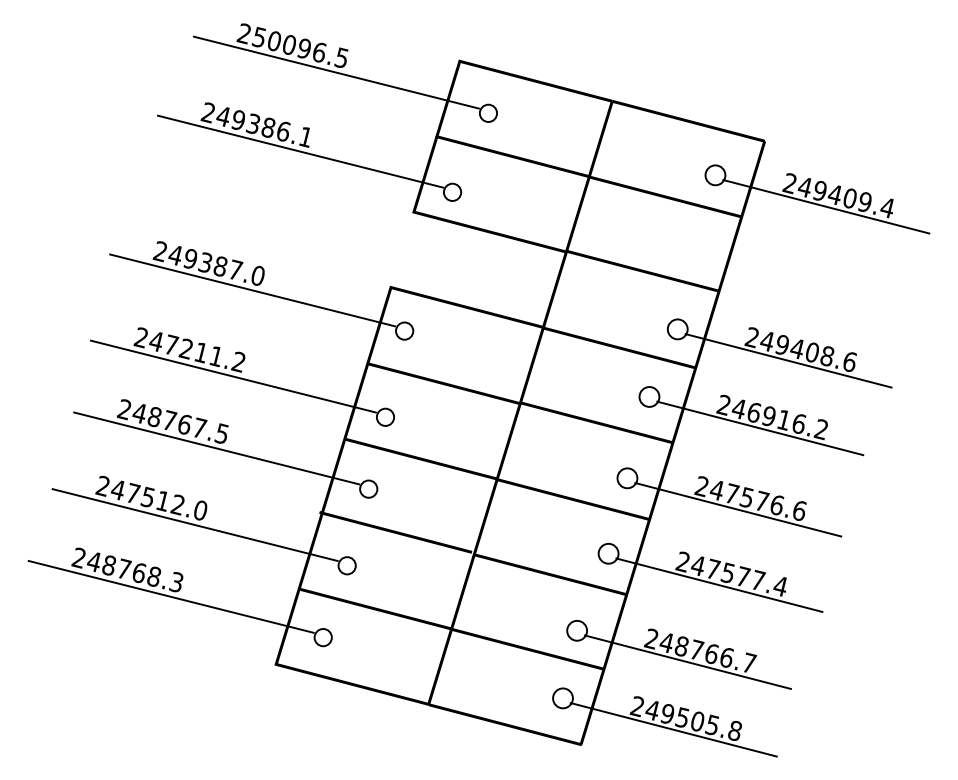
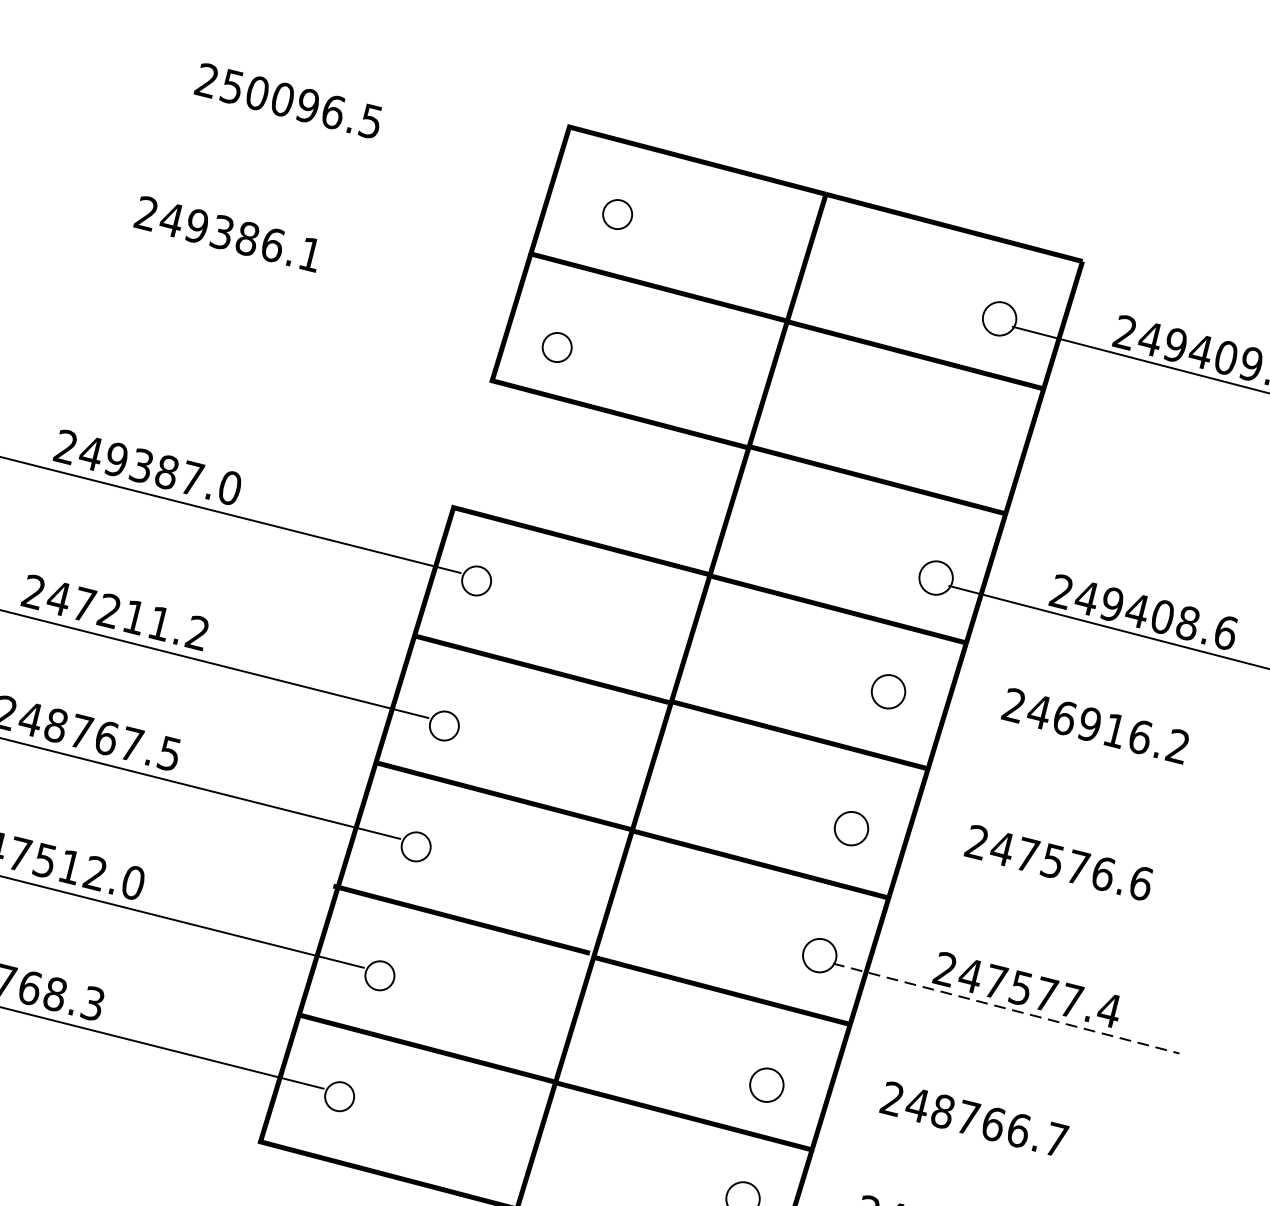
line: (335, 72) -> (360, 145), removed
line: (300, 151) -> (301, 278), removed
line: (760, 428) -> (1075, 744), removed
line: (738, 509) -> (1038, 881), removed
line: (719, 585) -> (1006, 1009), solid -> dashed
line: (687, 661) -> (952, 1136), removed

